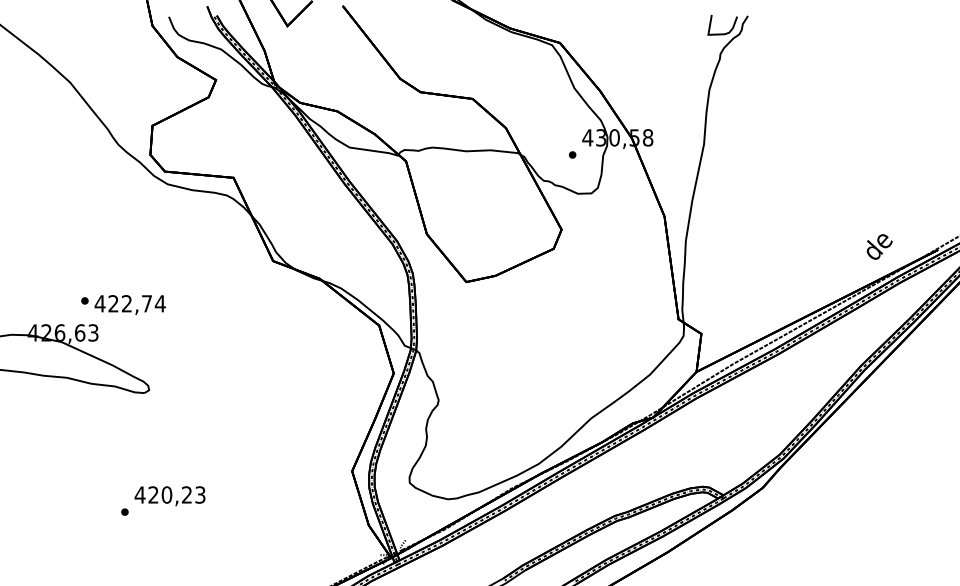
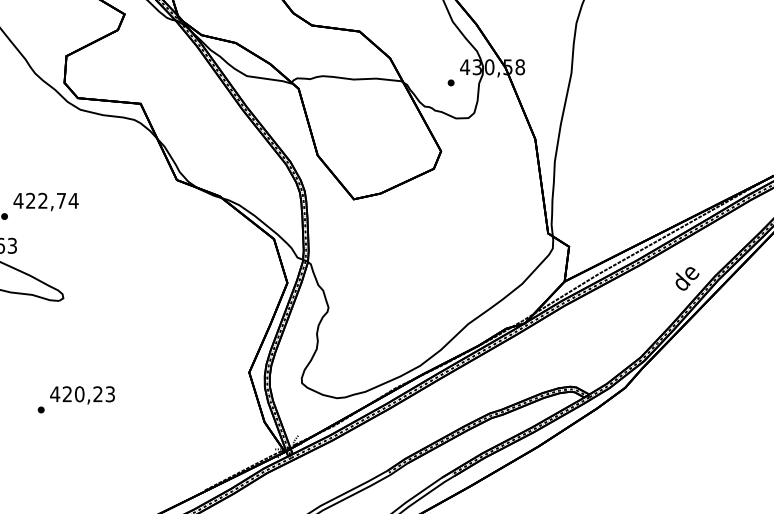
text: (879, 246) -> (687, 278), moved
text: (129, 304) -> (45, 201), moved

